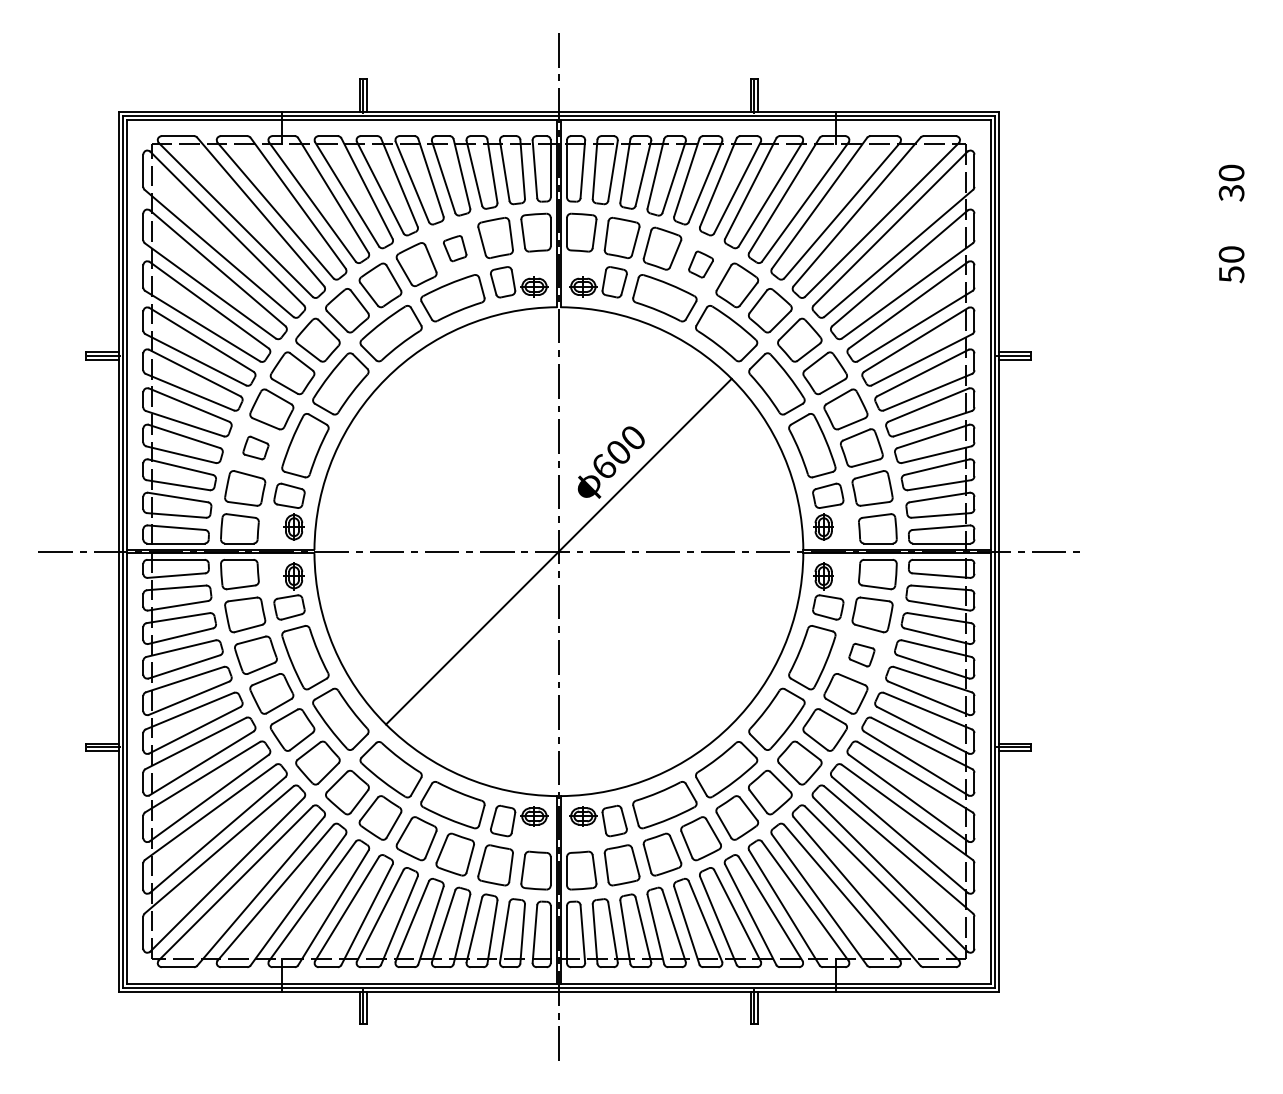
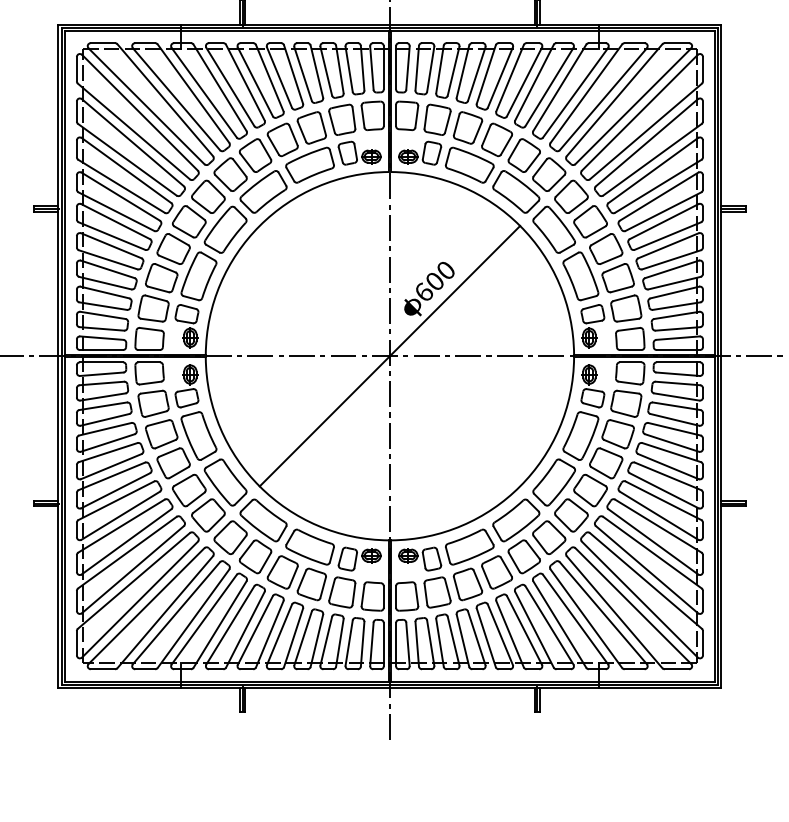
part: (454, 248) -> (311, 127), size x1.67
part: (700, 264) -> (496, 139), size x1.67
part: (255, 447) -> (161, 277), size x1.67
part: (861, 654) -> (617, 433), size x1.67

